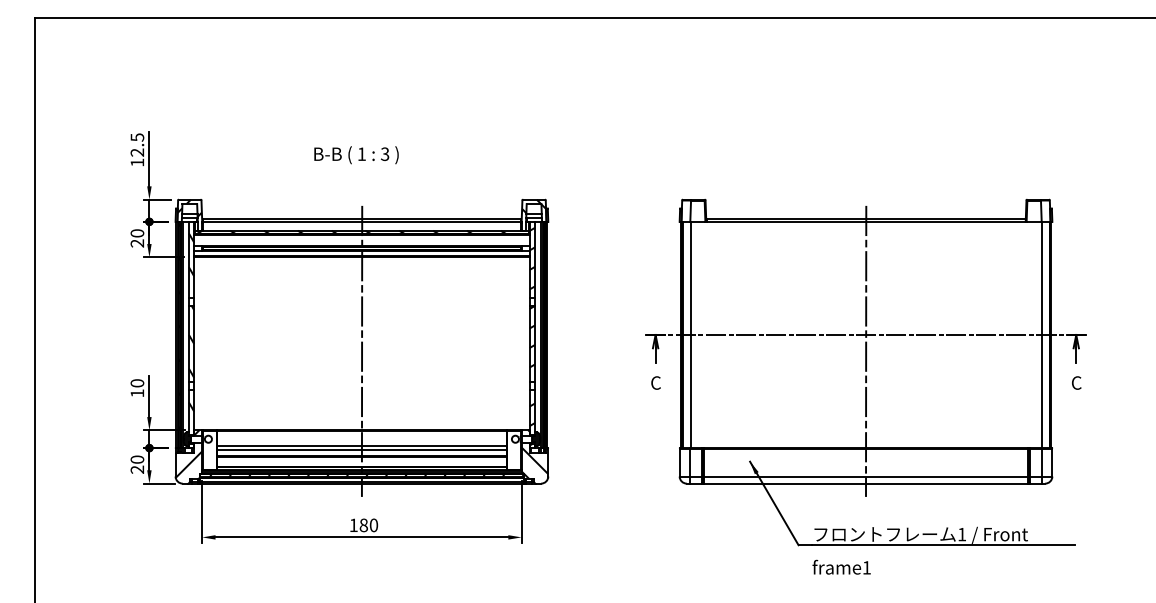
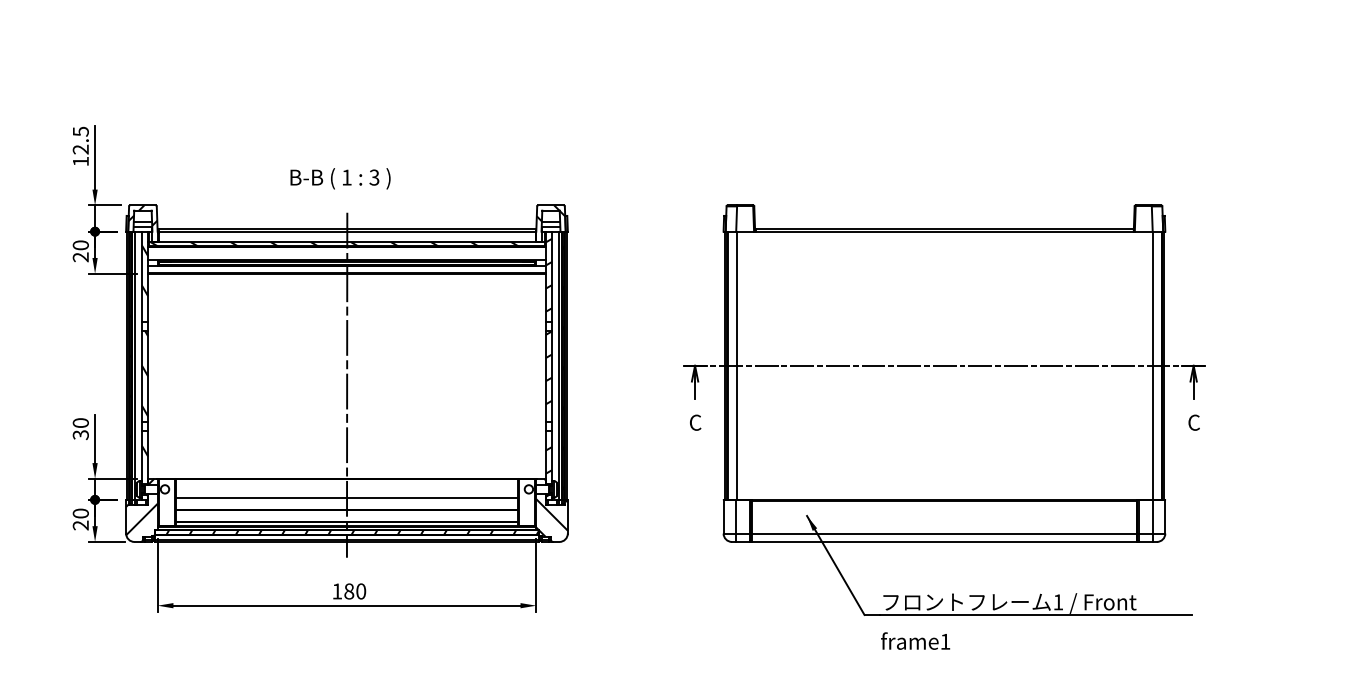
text: (356, 155) -> (340, 179), moved
line: (866, 350) -> (945, 384), removed
text: (137, 393) -> (80, 435), 10 -> 30
line: (361, 449) -> (346, 501), removed

